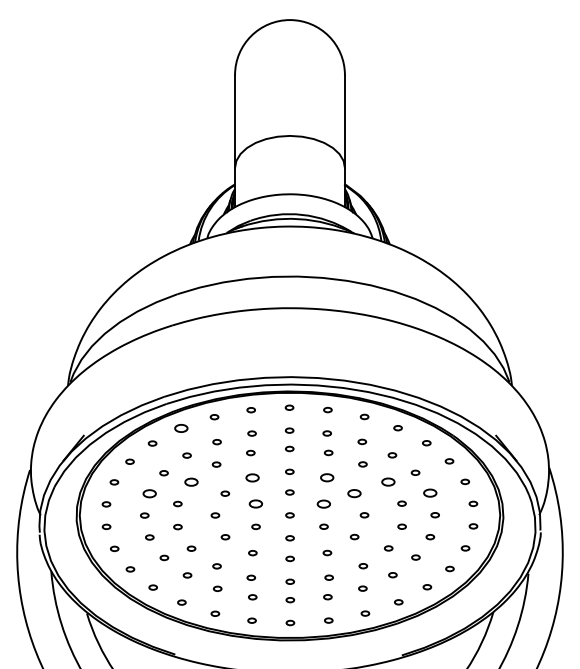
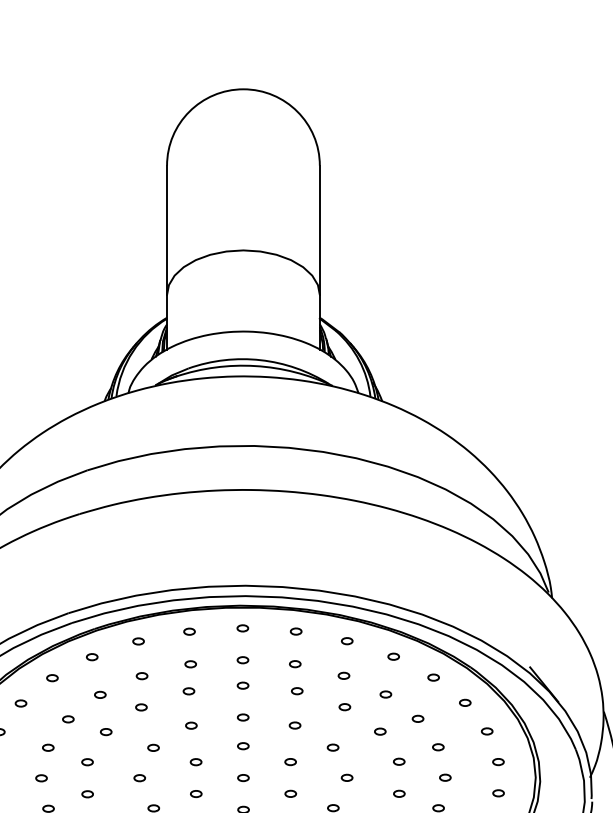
part: (180, 428) -> (91, 657), size x0.62
part: (252, 477) -> (191, 725), size x0.62
part: (326, 477) -> (294, 725), size x0.62
part: (388, 481) -> (380, 730), size x0.62
part: (190, 482) -> (105, 732), size x0.62
part: (149, 493) -> (48, 747), size x0.62
part: (354, 493) -> (333, 747), size x0.62
part: (429, 493) -> (437, 747), size x0.62
part: (255, 503) -> (195, 761), size x0.62
part: (323, 503) -> (290, 761), size x0.62

